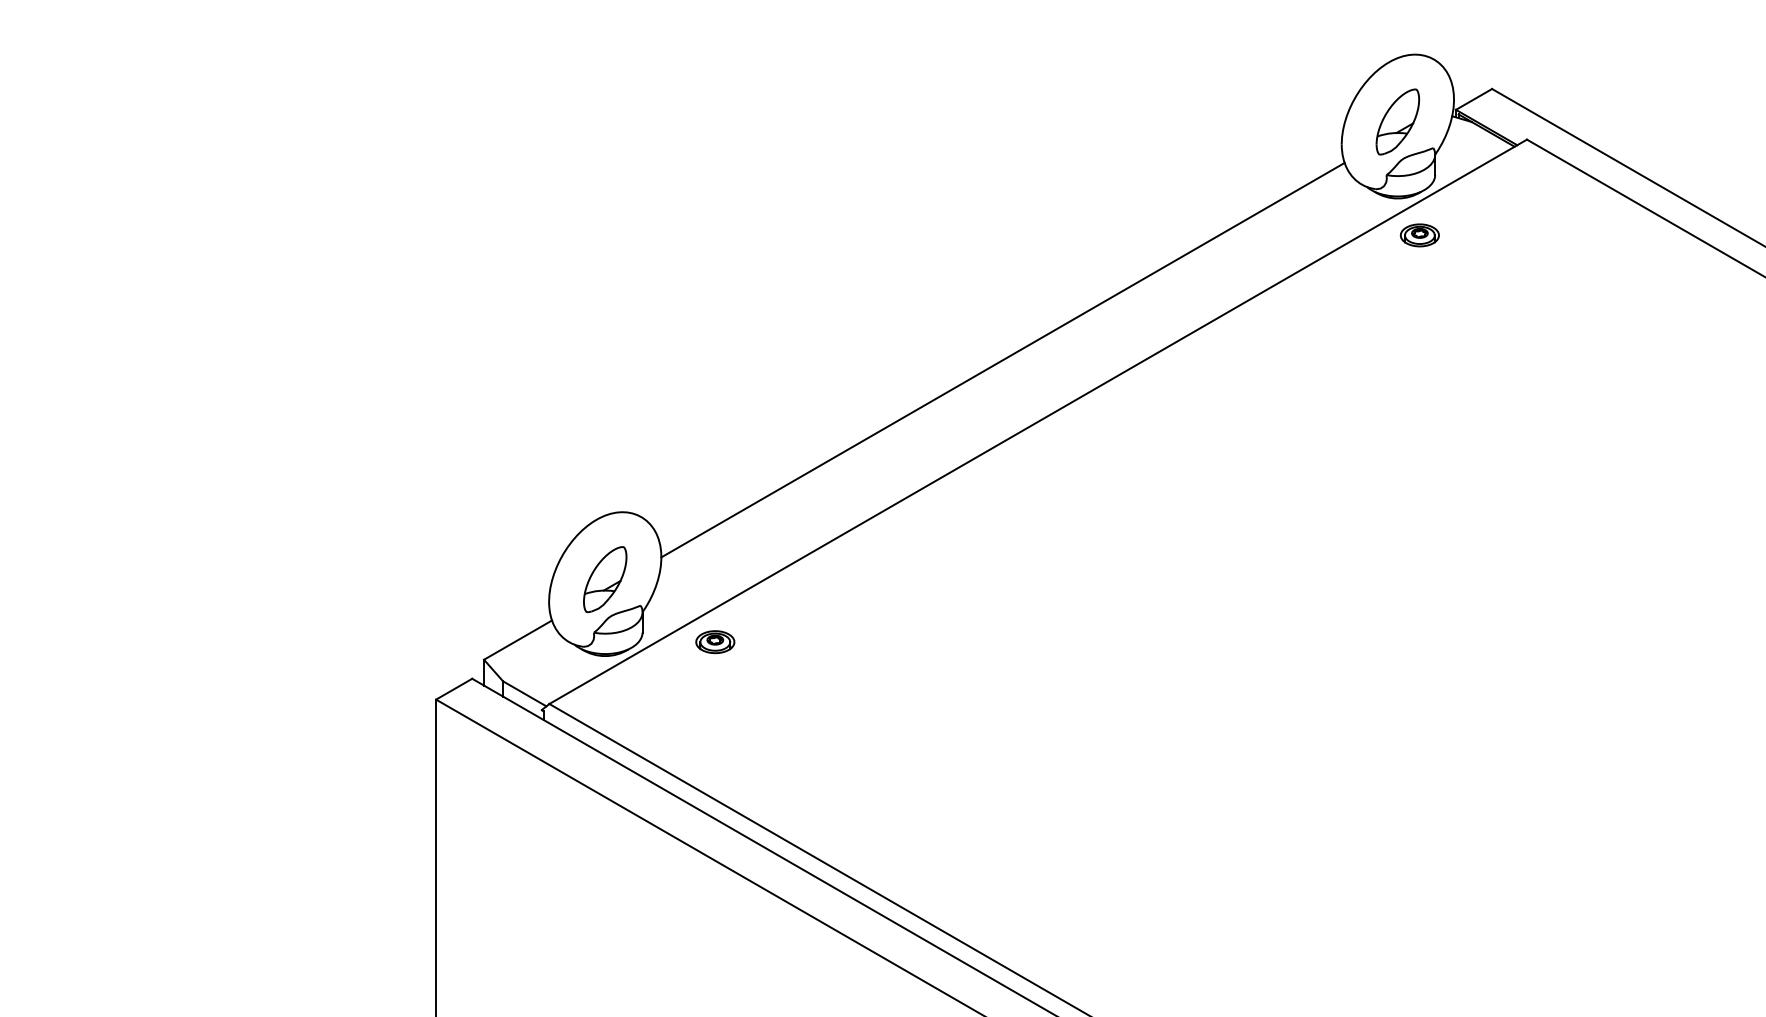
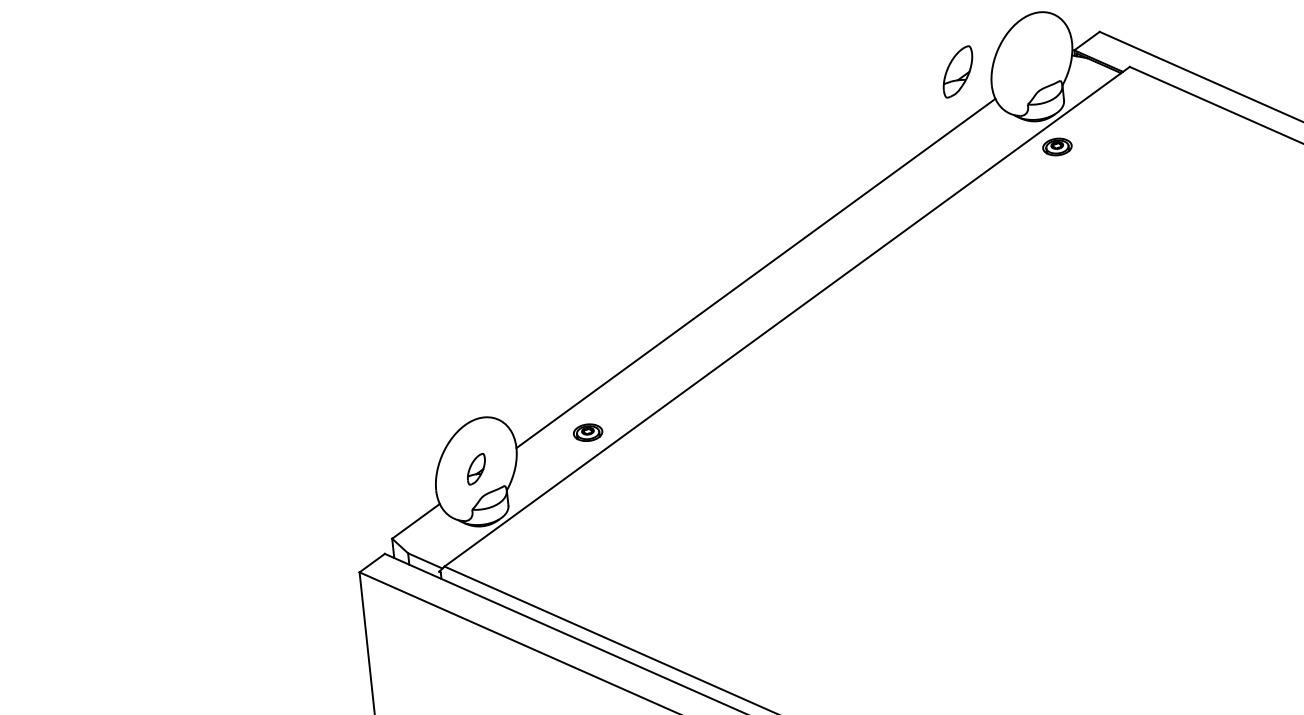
part: (1397, 121) -> (957, 71), moved
part: (605, 579) -> (476, 469), size x0.6
part: (715, 642) -> (588, 432), moved

